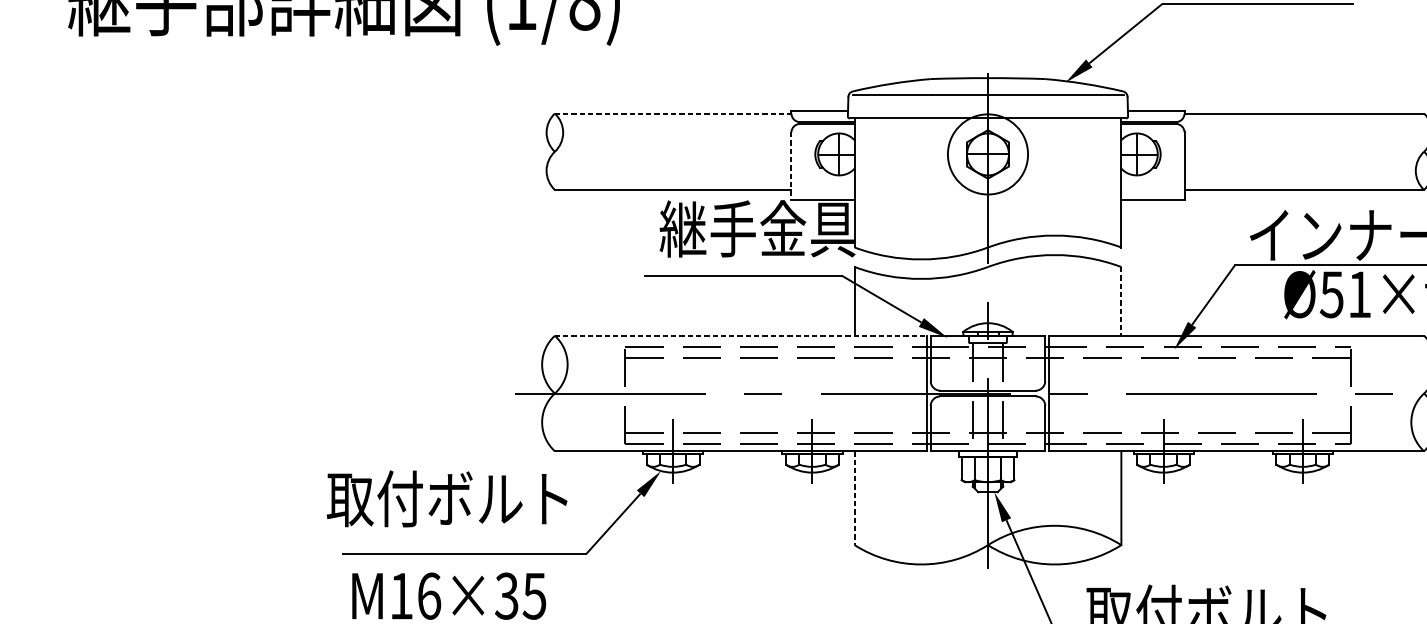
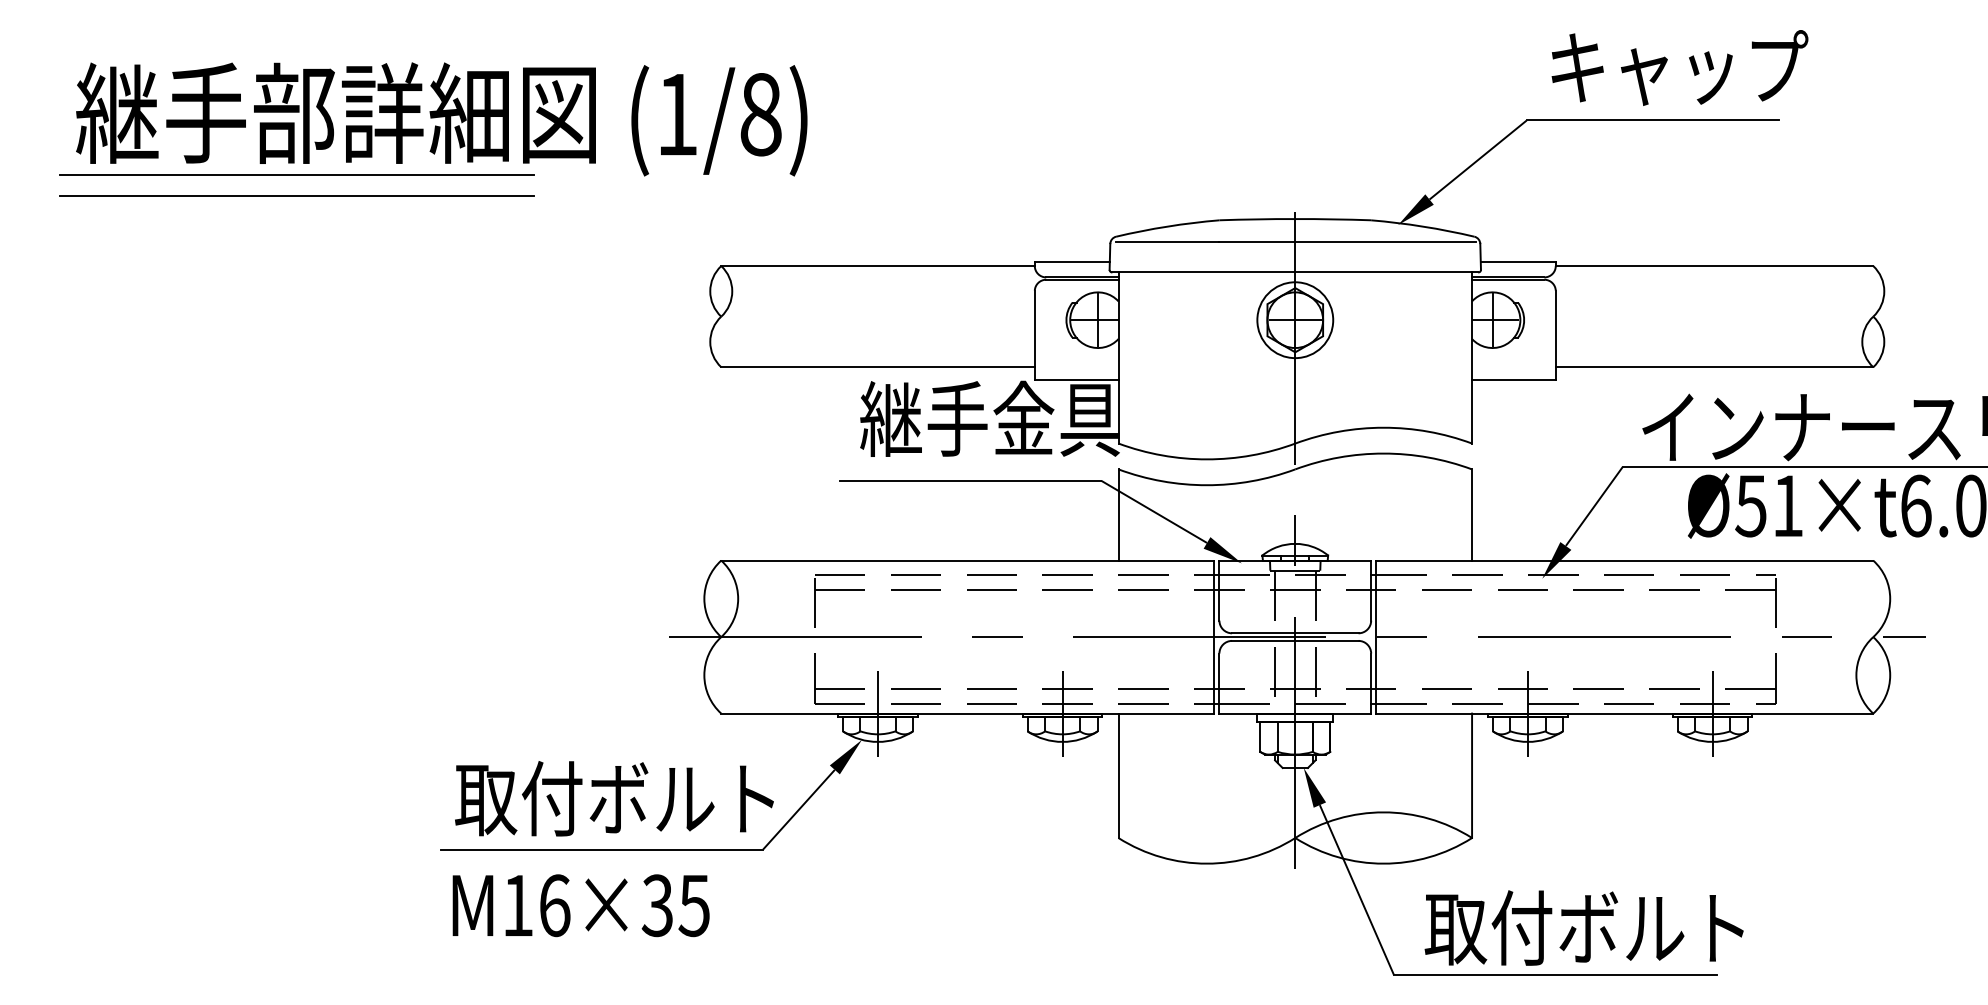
line: (234, 45) -> (296, 175), added
line: (234, 60) -> (296, 195), added
line: (673, 113) -> (878, 266), dashed -> solid
circle: (988, 154) -> (1295, 320), size x0.71
line: (791, 165) -> (1034, 335), dashed -> solid
line: (1121, 301) -> (1472, 515), dashed -> solid
line: (740, 335) -> (967, 560), dashed -> solid
text: (447, 498) -> (614, 798), moved
line: (854, 498) -> (1118, 776), dashed -> solid

